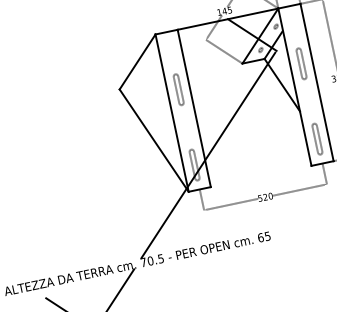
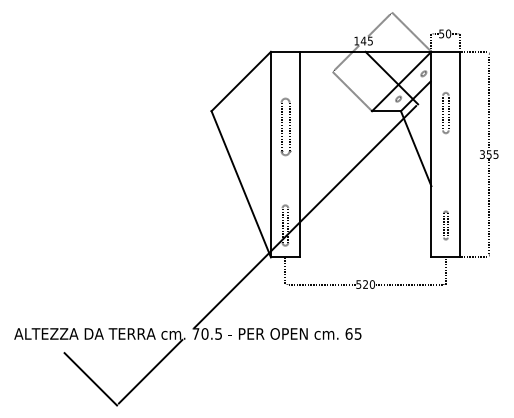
part: (301, 64) -> (445, 113), moved
part: (178, 90) -> (284, 127), size x1.4
part: (317, 139) -> (445, 225), size x0.7

